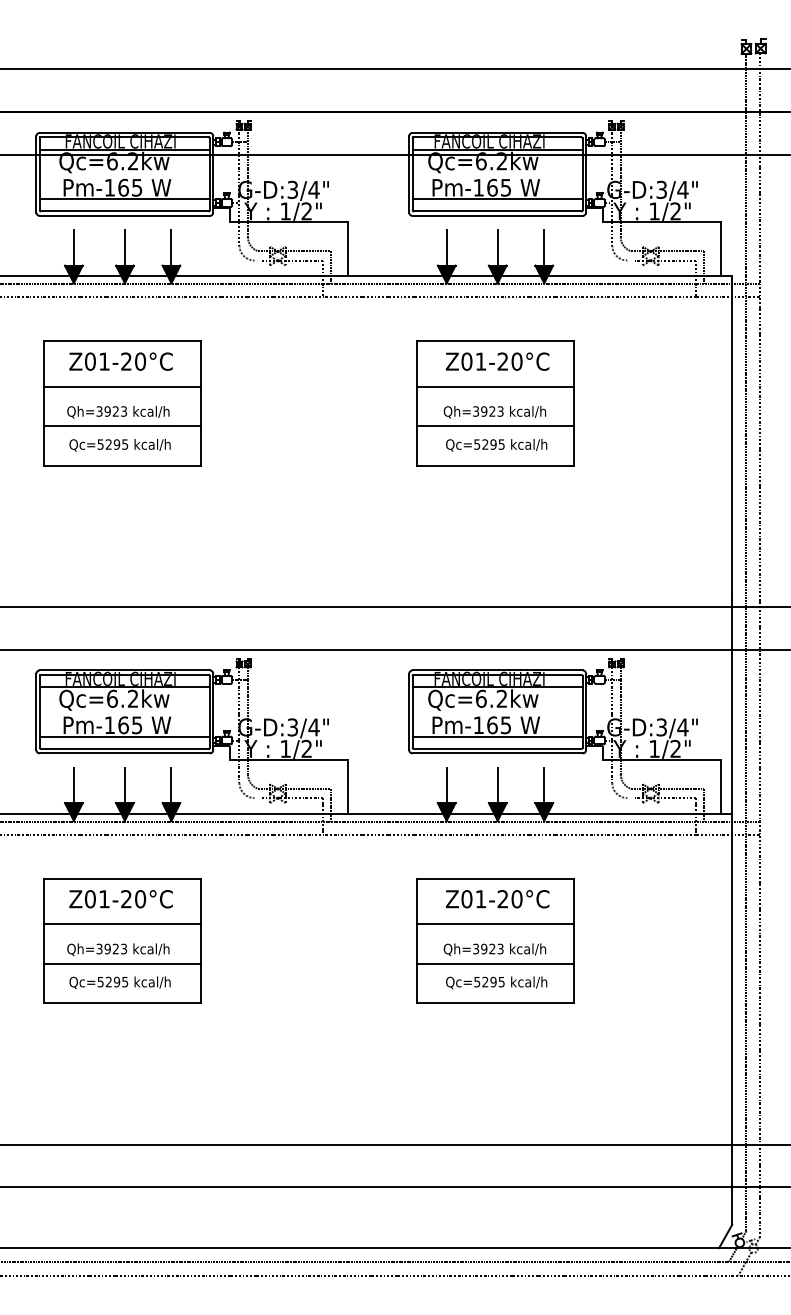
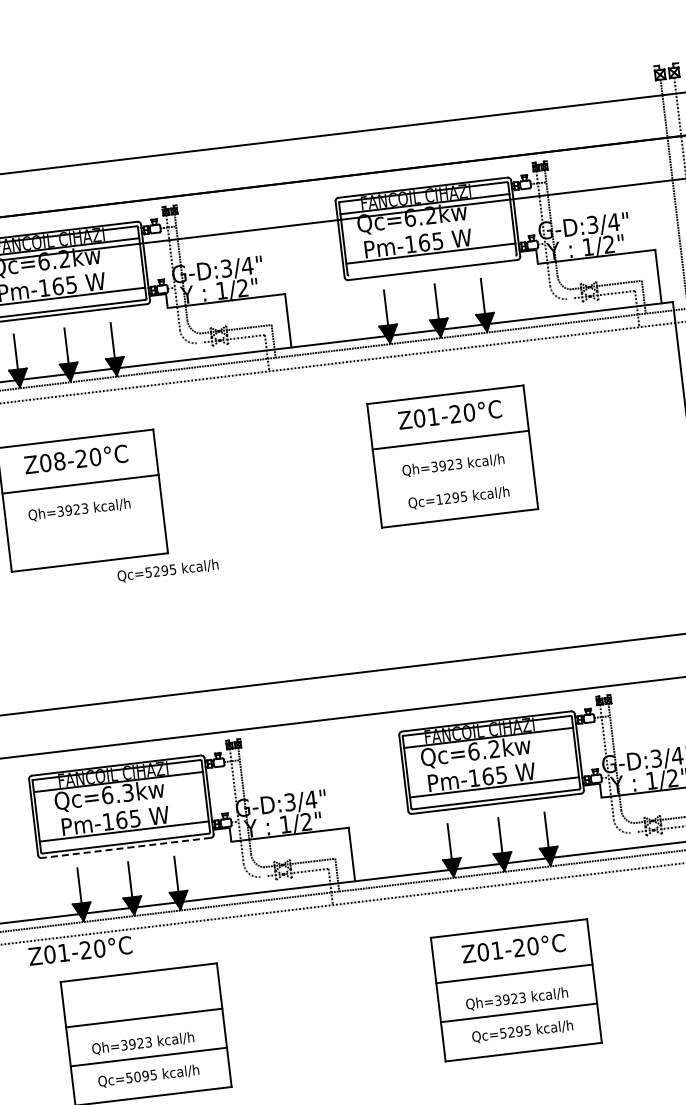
line: (497, 211) -> (432, 265), removed
text: (104, 361) -> (59, 461), Z01-20°C -> Z08-20°C
line: (122, 426) -> (85, 523), removed
line: (494, 426) -> (454, 479), removed
text: (477, 444) -> (439, 499), Qc=5295 -> Qc=1295
text: (119, 445) -> (167, 571), moved
text: (133, 698) -> (128, 792), Qc=6.2kw -> Qc=6.3kw
line: (124, 753) -> (125, 848), solid -> dashed
text: (120, 899) -> (79, 951), moved
text: (108, 981) -> (137, 1076), Qc=5295 -> Qc=5095

